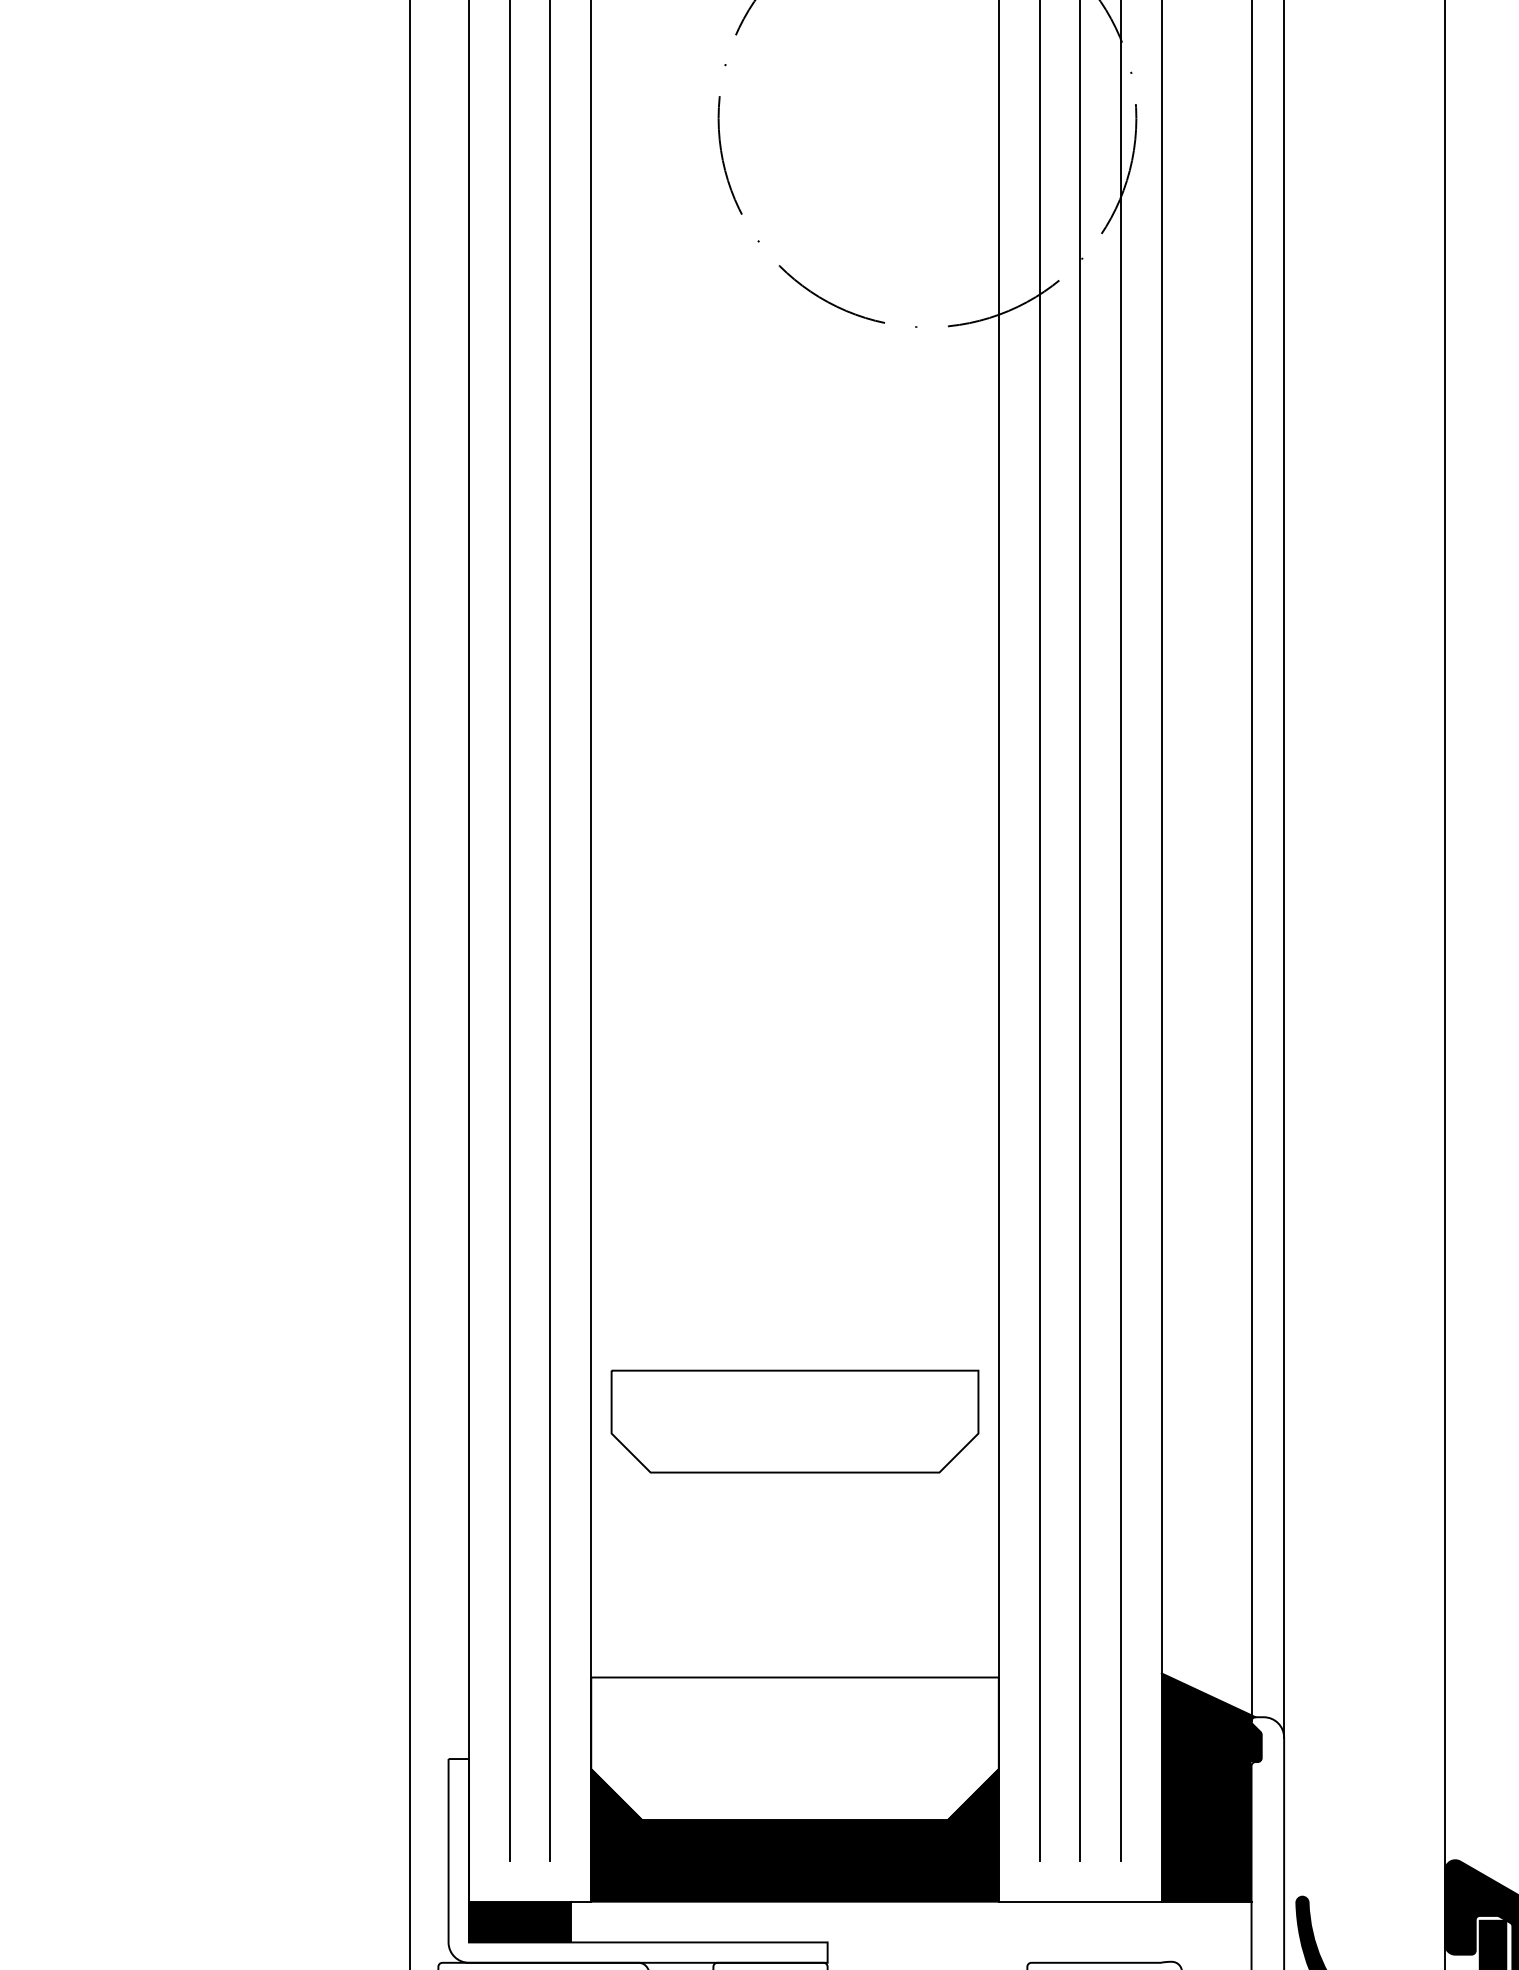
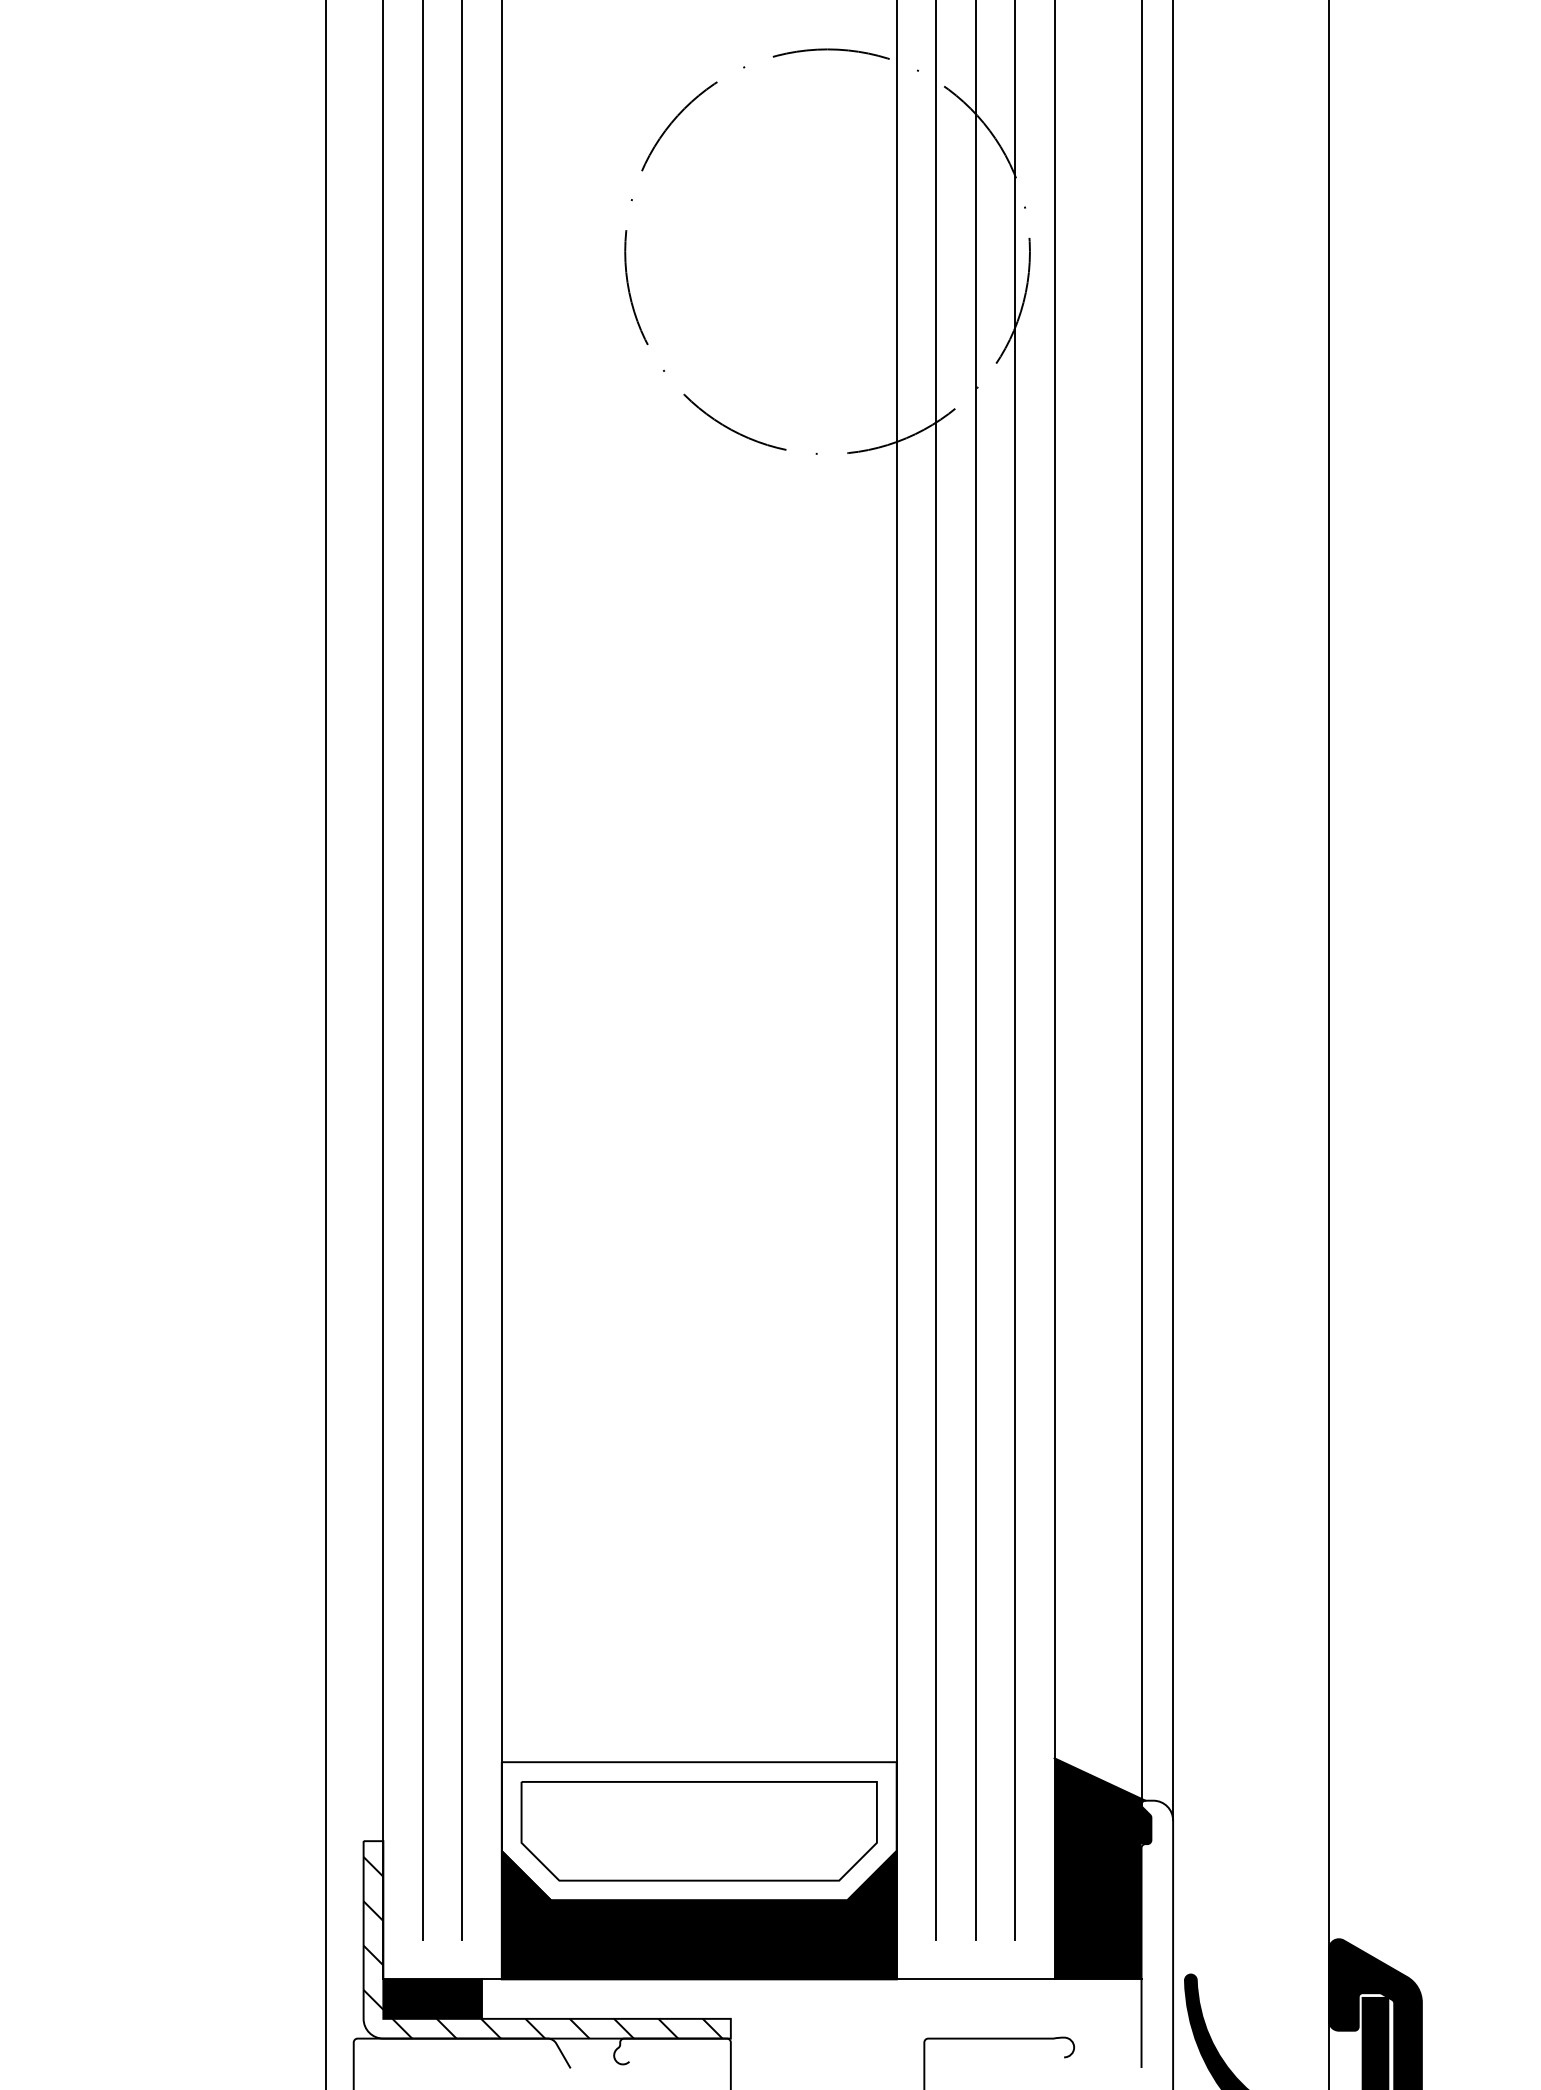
part: (794, 1421) -> (698, 1831), moved
hatch: (633, 1868) -> (542, 1947), added

